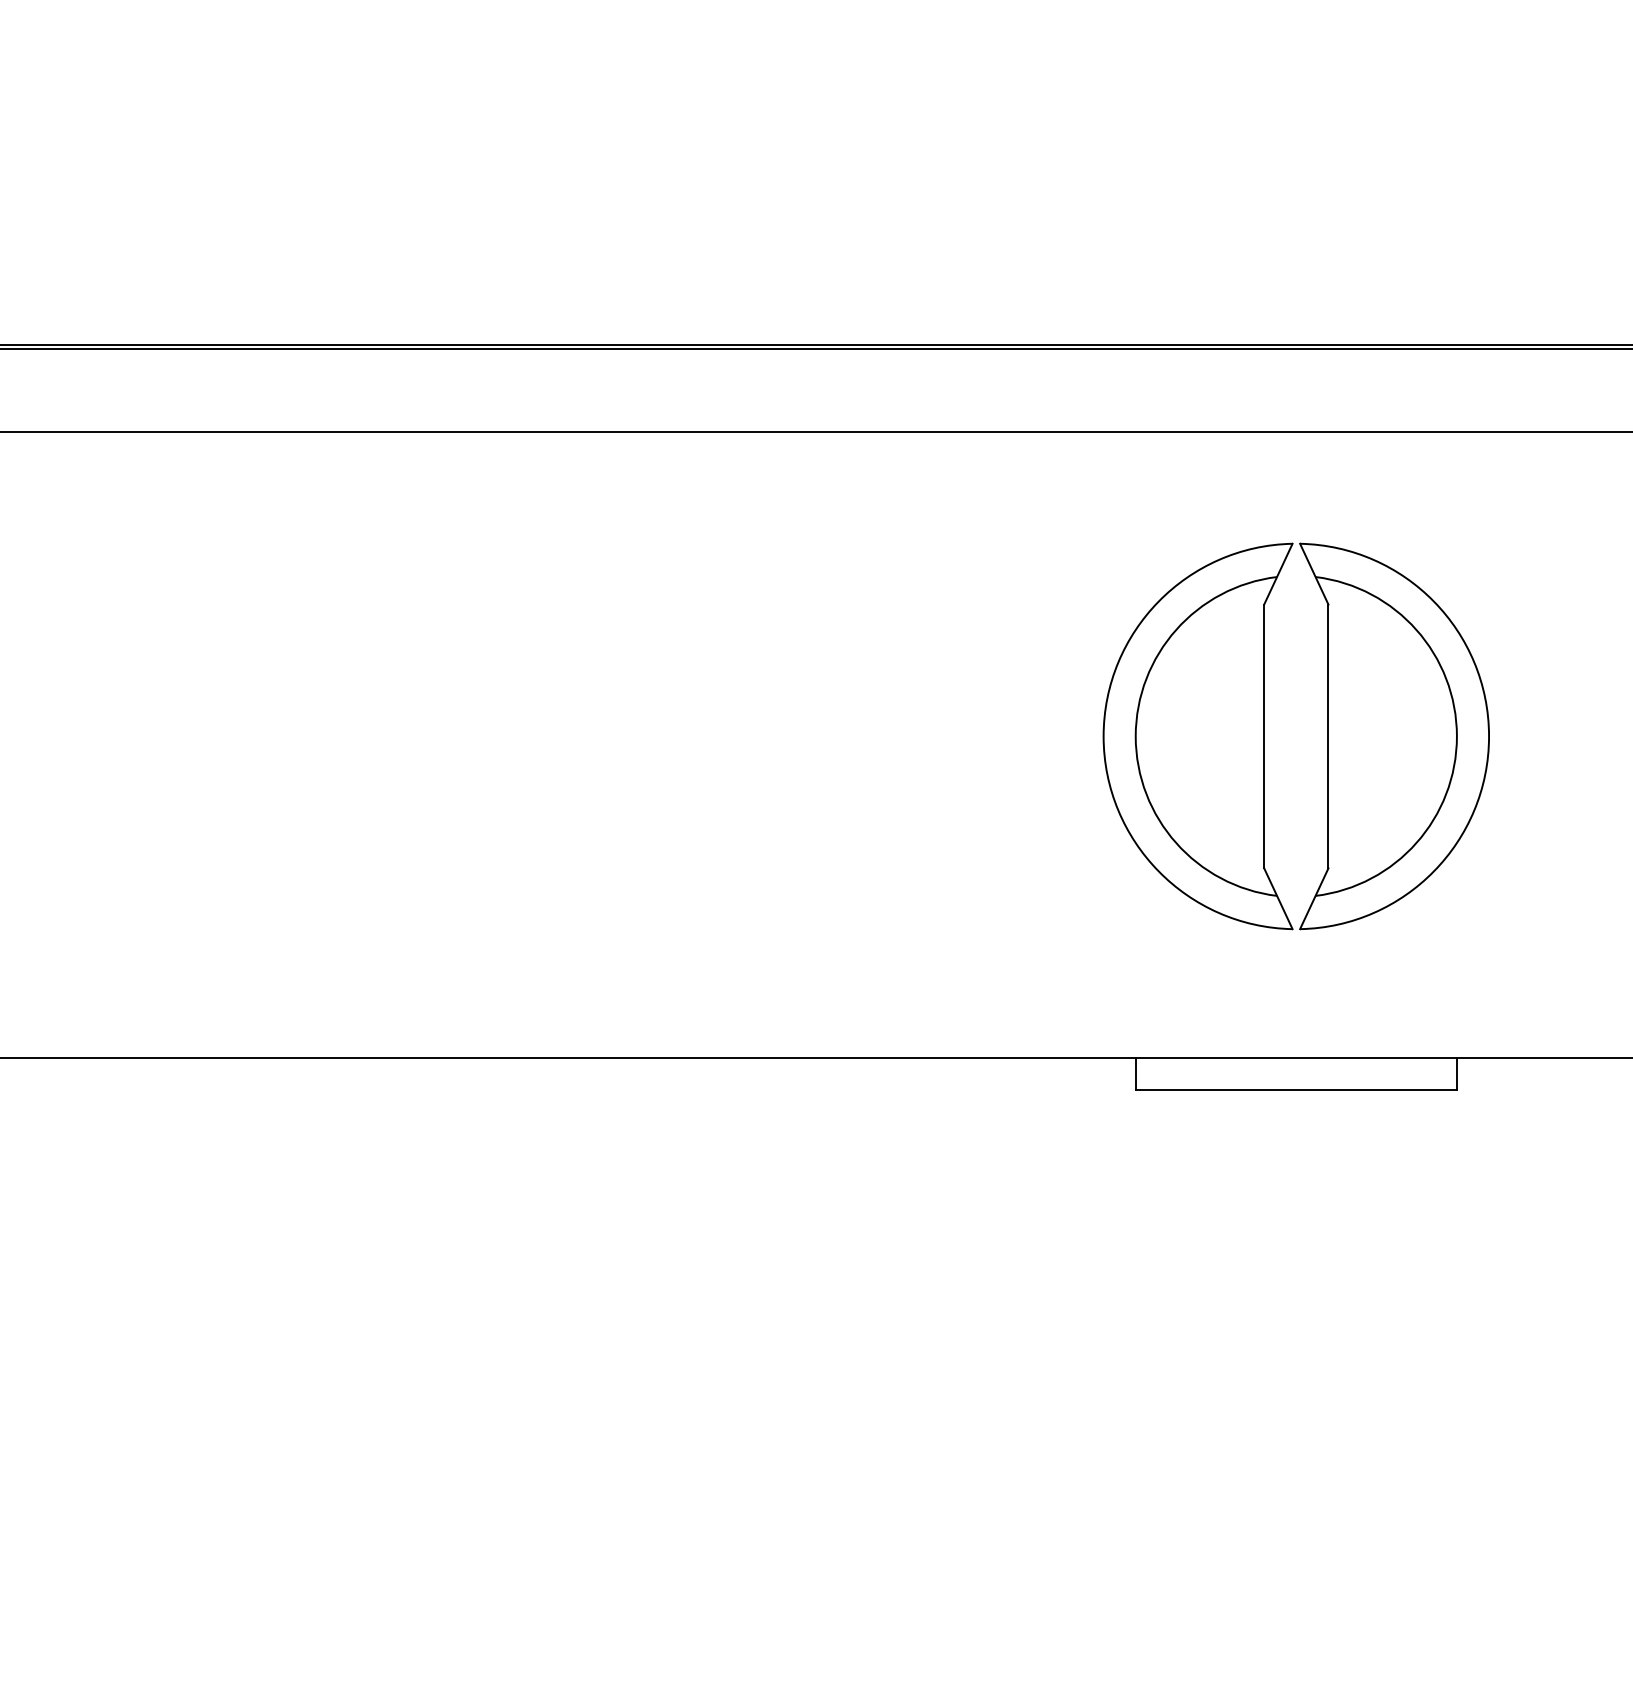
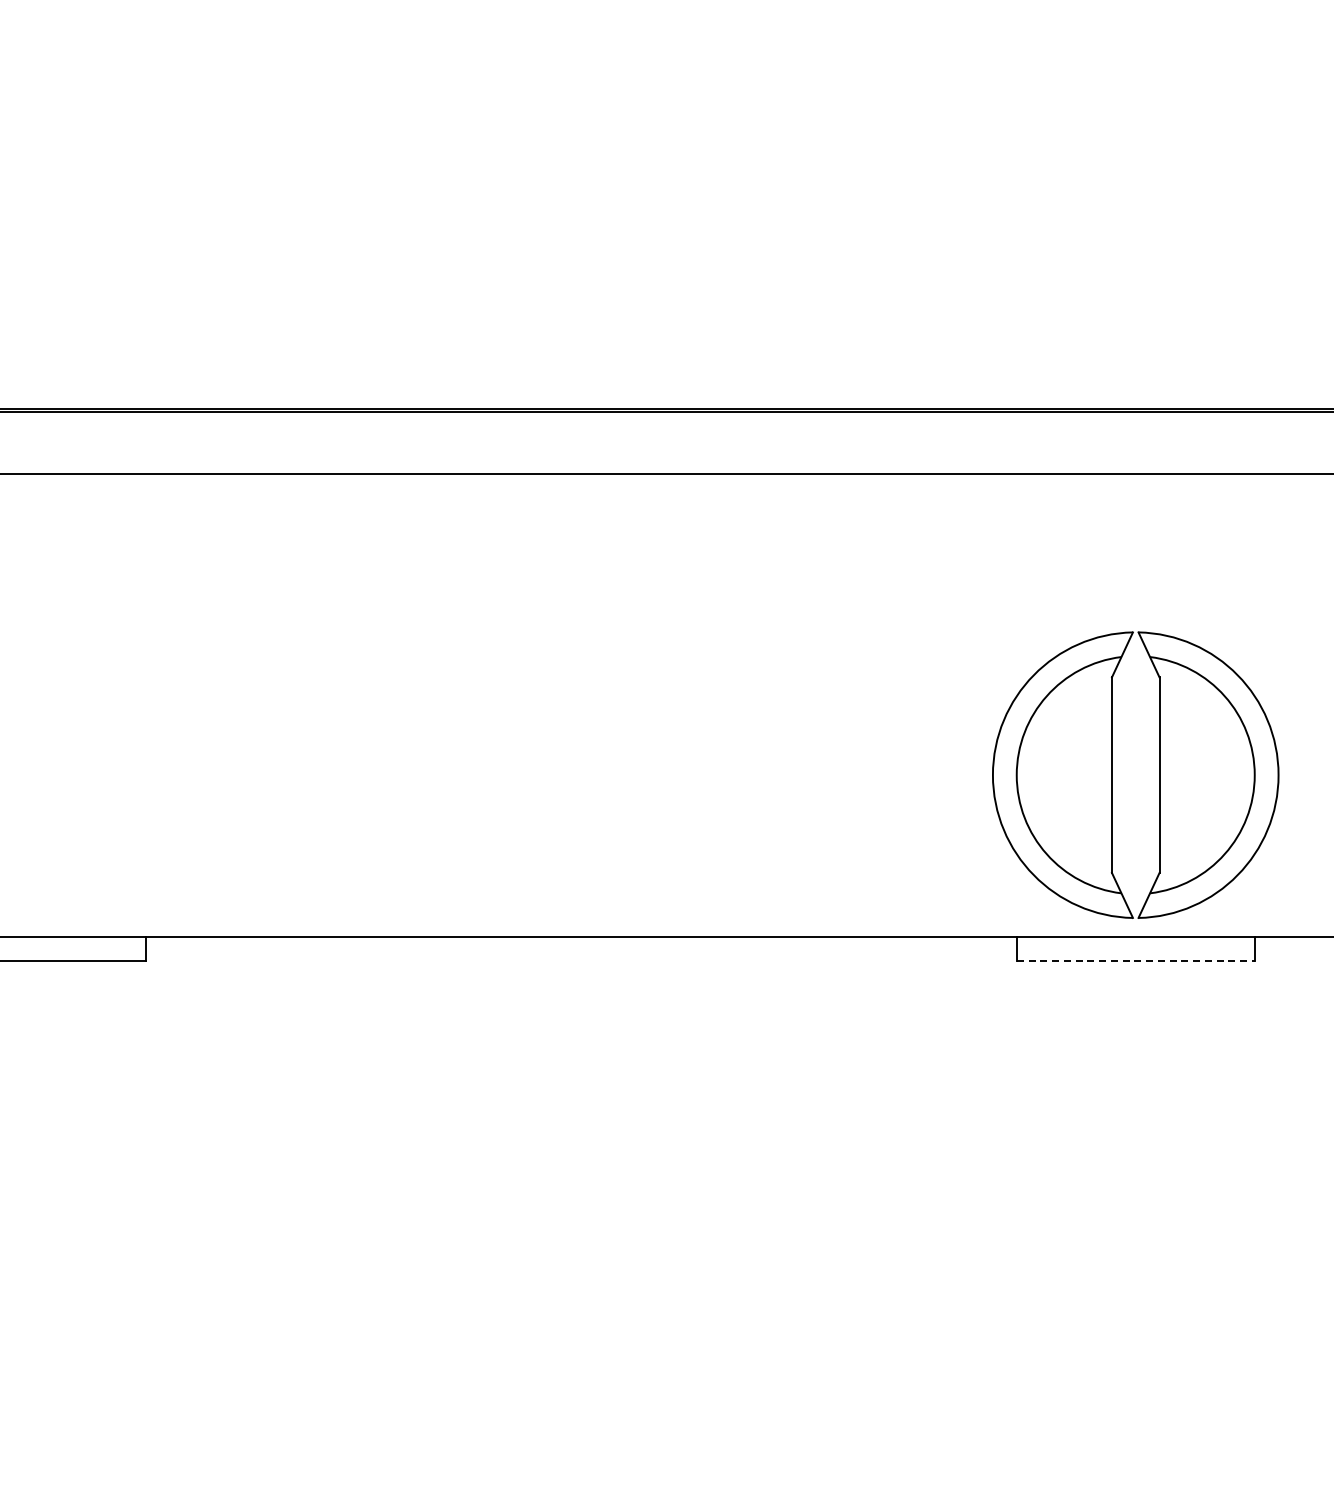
part: (1264, 735) -> (1112, 774), moved
line: (1297, 1090) -> (1136, 961), solid -> dashed

